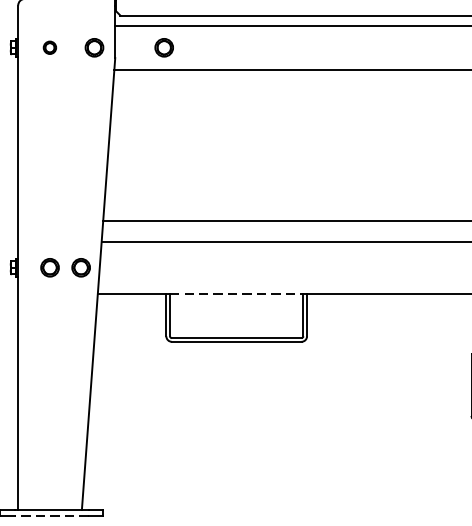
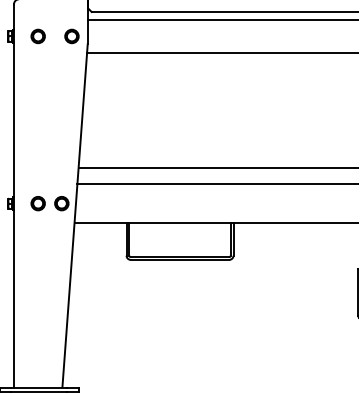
part: (49, 47) -> (37, 36), size x1.43
part: (163, 47) -> (124, 36), removed
line: (237, 293) -> (180, 223), dashed -> solid
line: (50, 516) -> (38, 392), dashed -> solid

